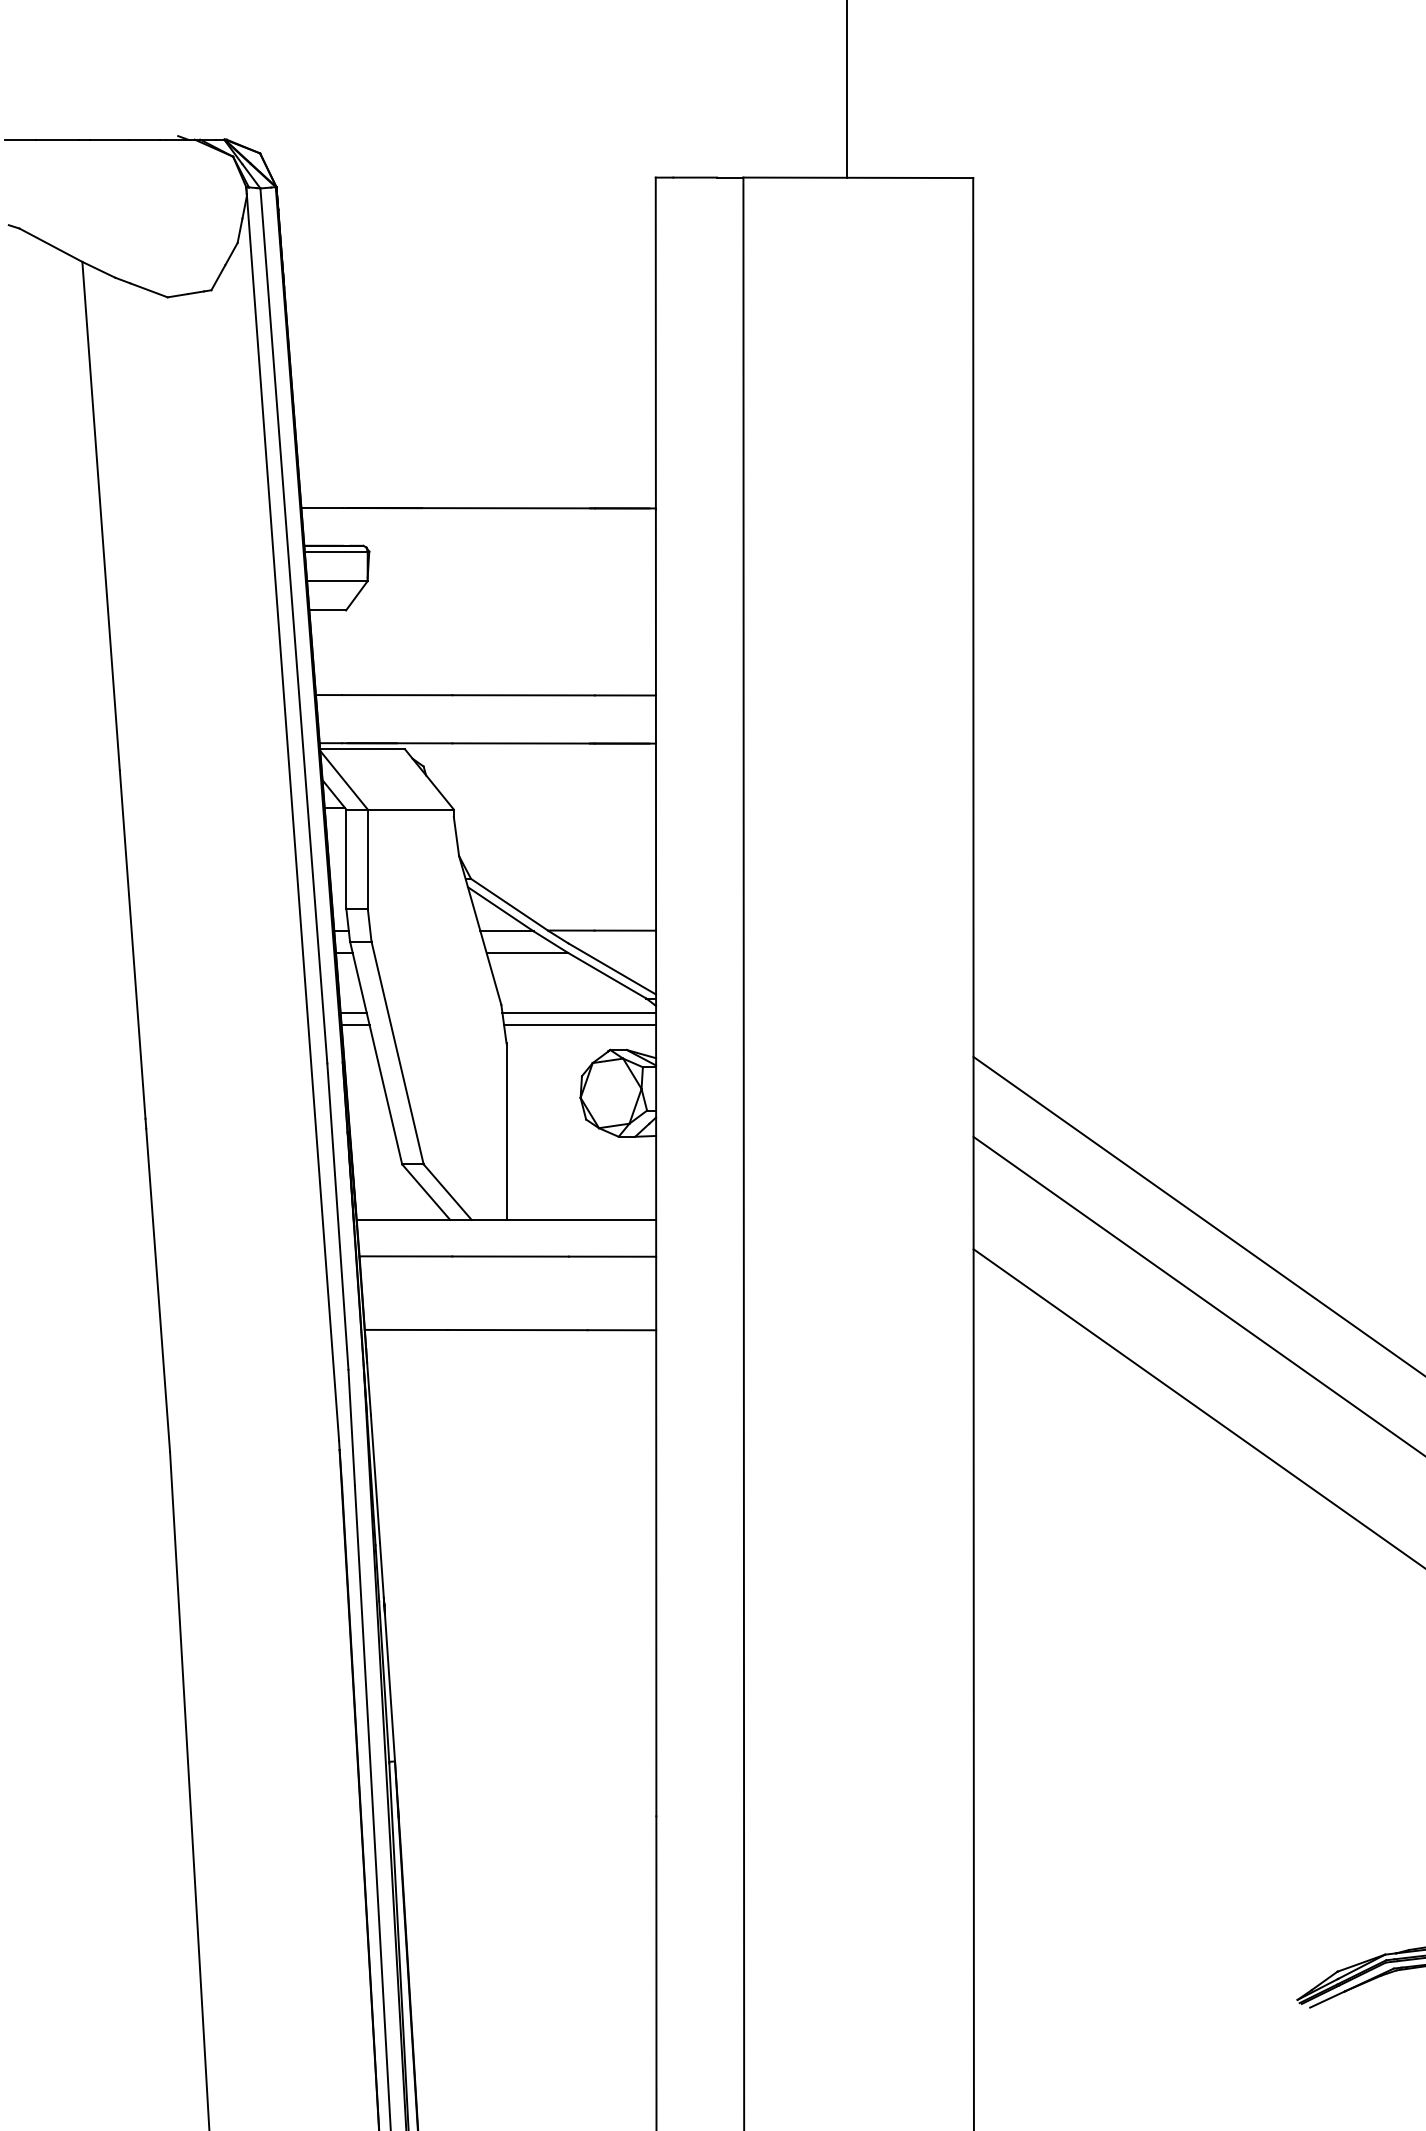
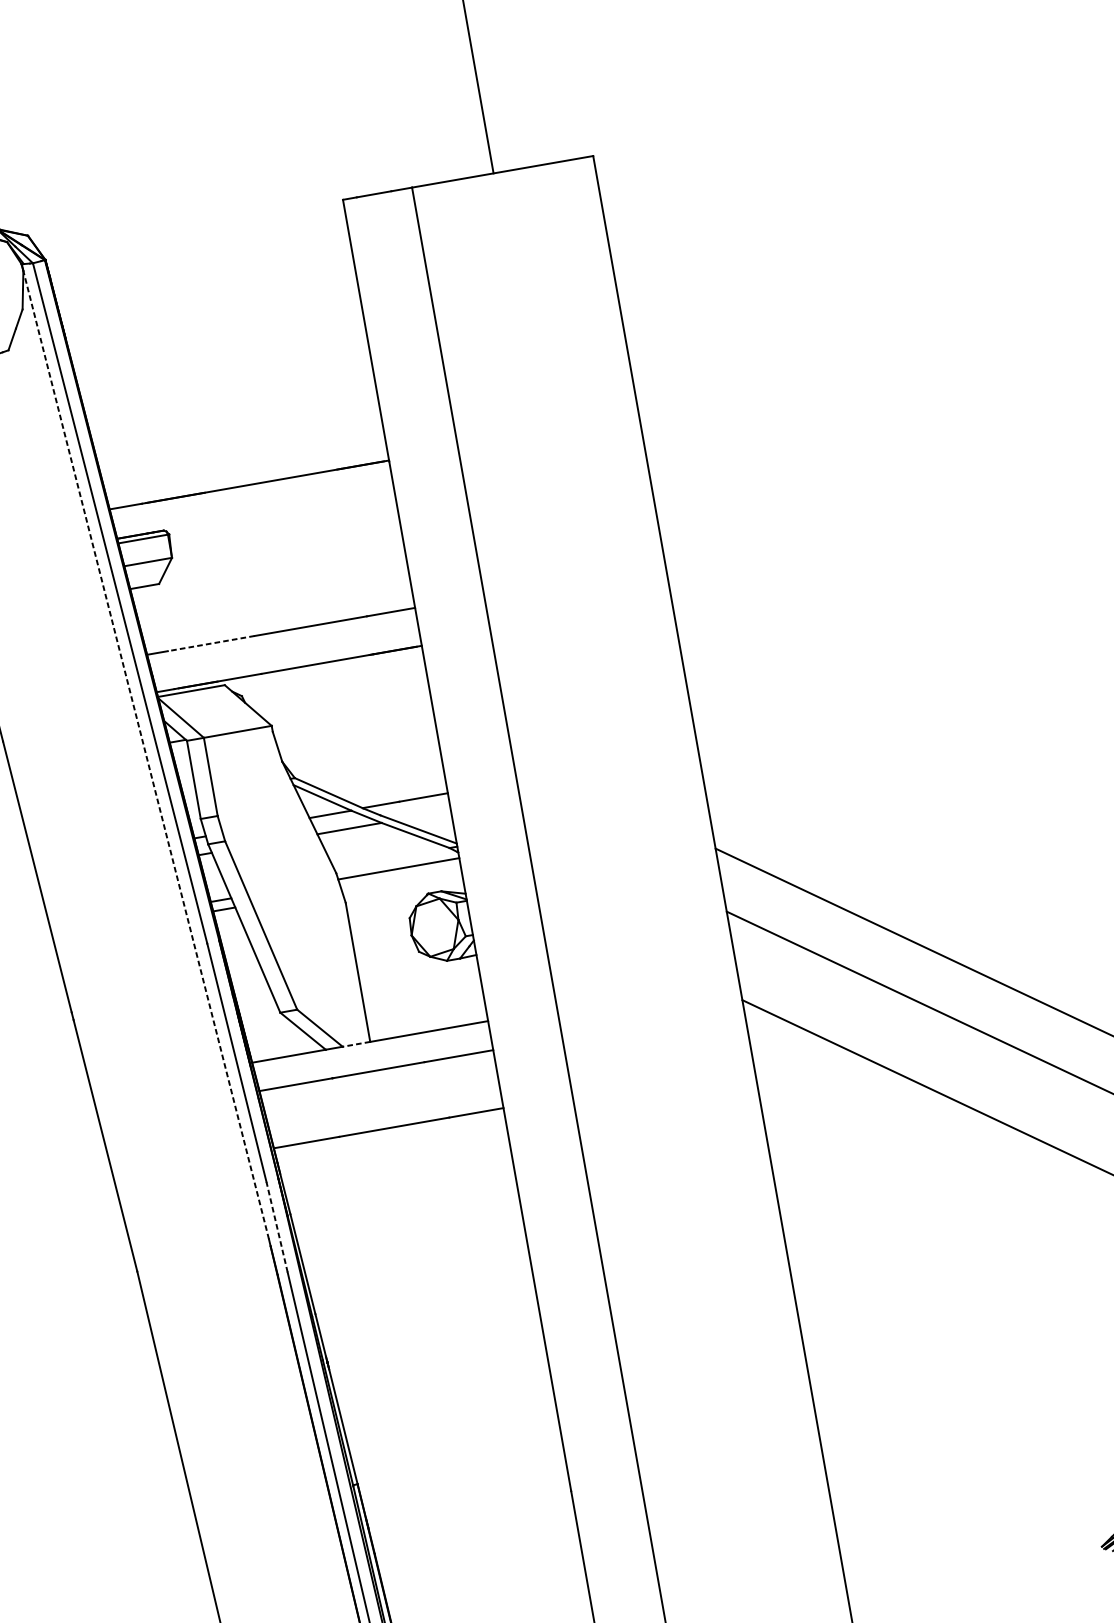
line: (396, 695) -> (210, 643), solid -> dashed
line: (292, 816) -> (145, 753), solid -> dashed
line: (580, 1025) -> (401, 878), removed
line: (488, 1219) -> (355, 1044), solid -> dashed
line: (351, 1427) -> (276, 1227), solid -> dashed

